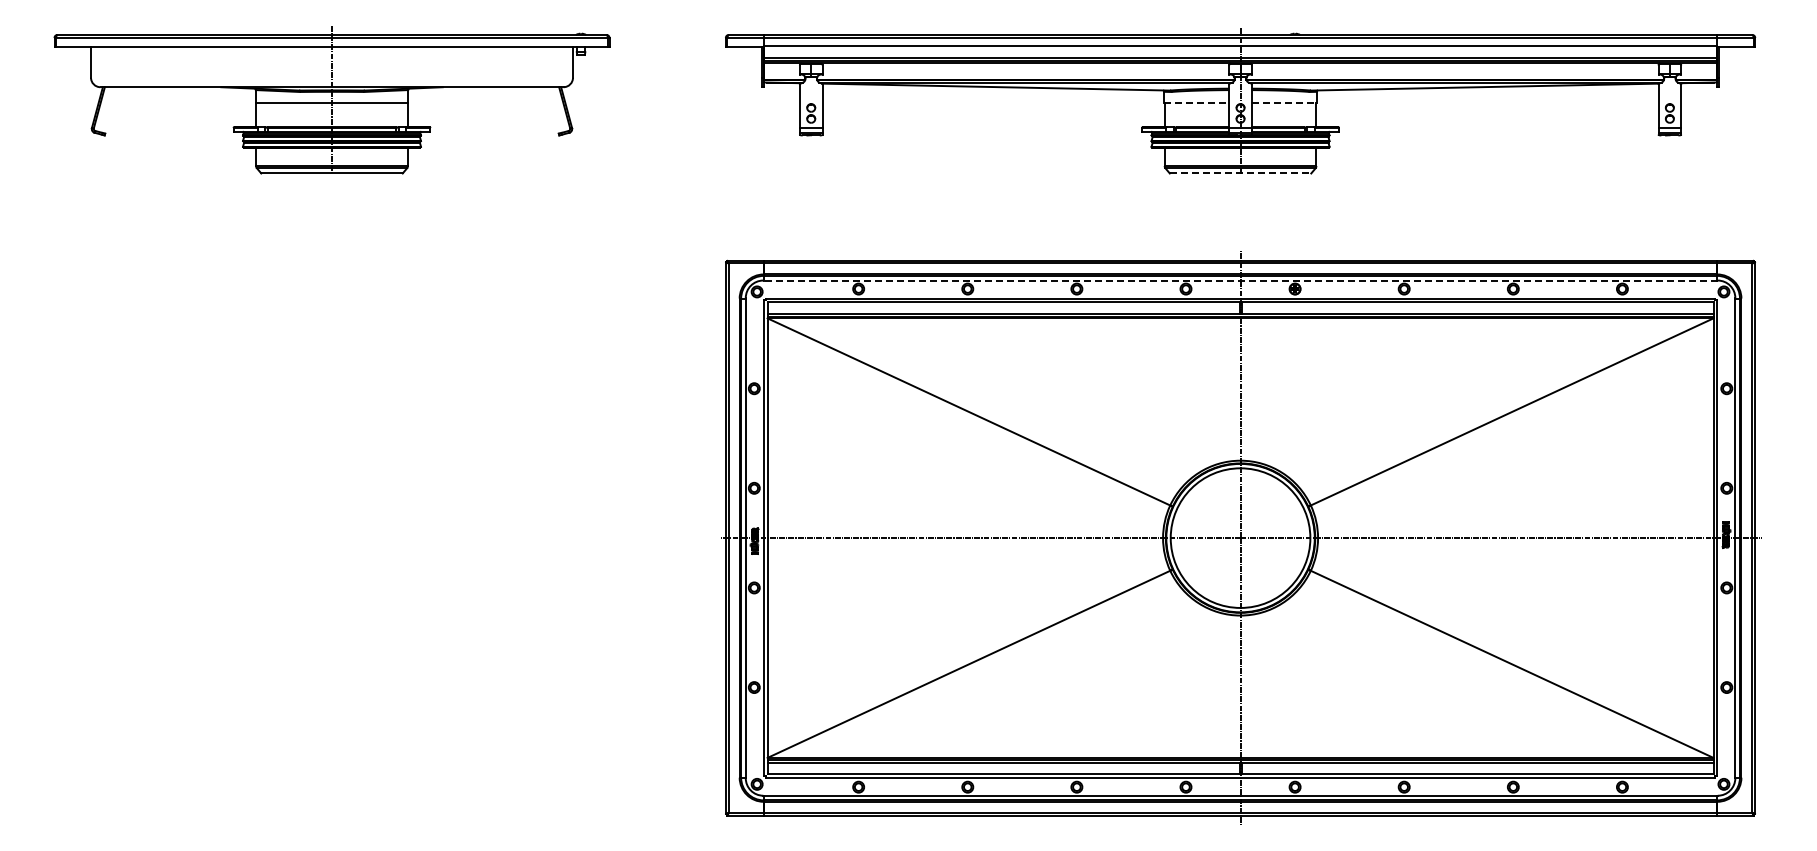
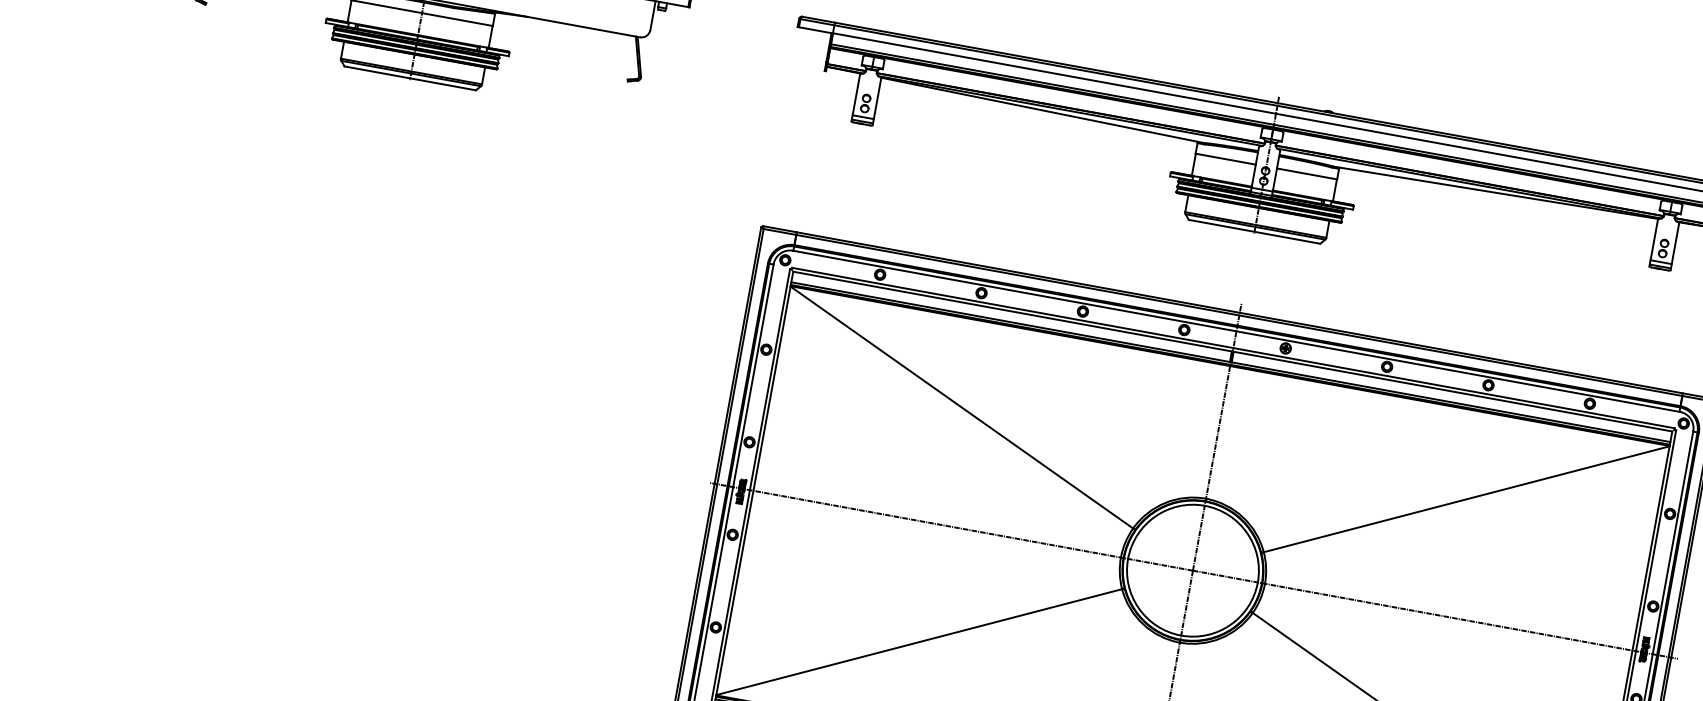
line: (1197, 103) -> (1226, 159), dashed -> solid
line: (1284, 103) -> (1307, 174), dashed -> solid
line: (1240, 173) -> (1254, 231), dashed -> solid
line: (1240, 280) -> (1236, 331), dashed -> solid

